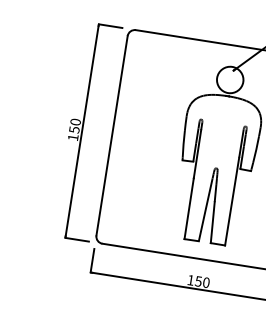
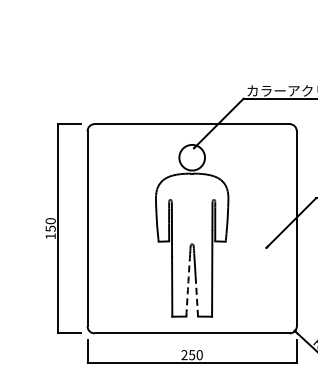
arc: (206, 209) -> (188, 285), solid -> dashed
line: (212, 222) -> (196, 296), solid -> dashed
text: (190, 280) -> (184, 355), 150 -> 250

